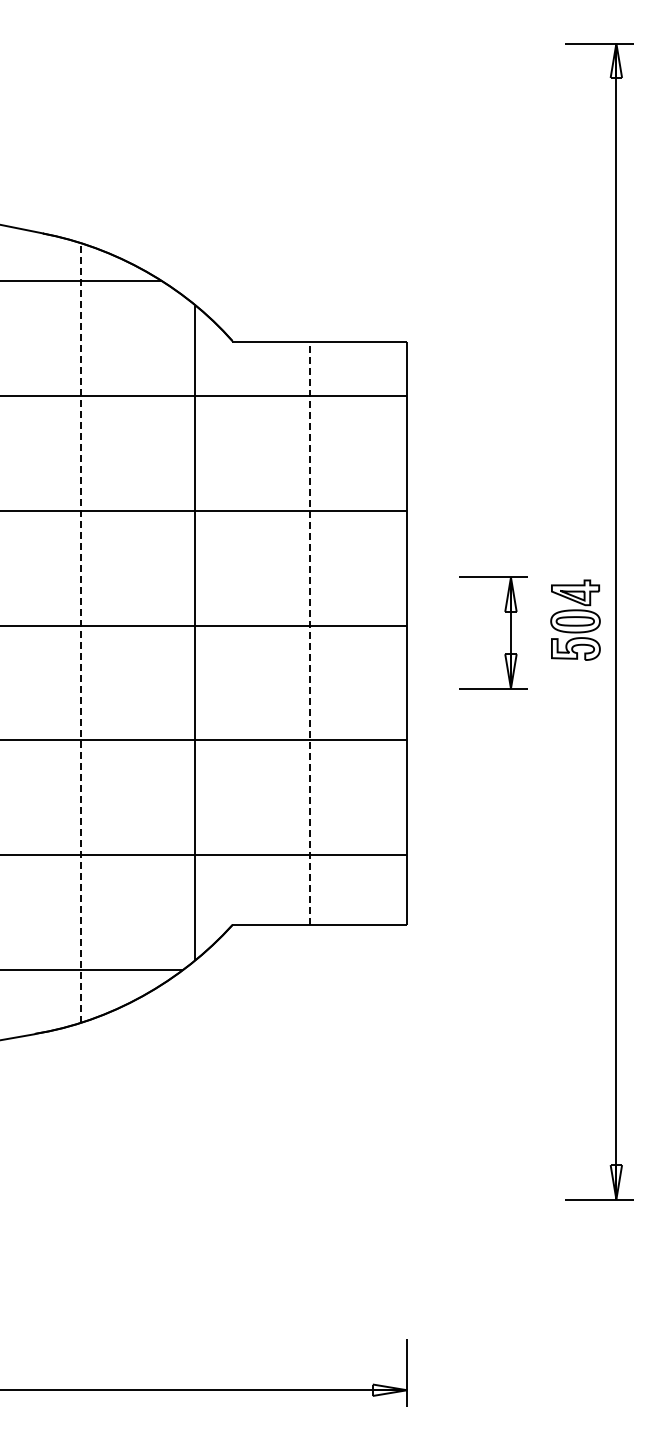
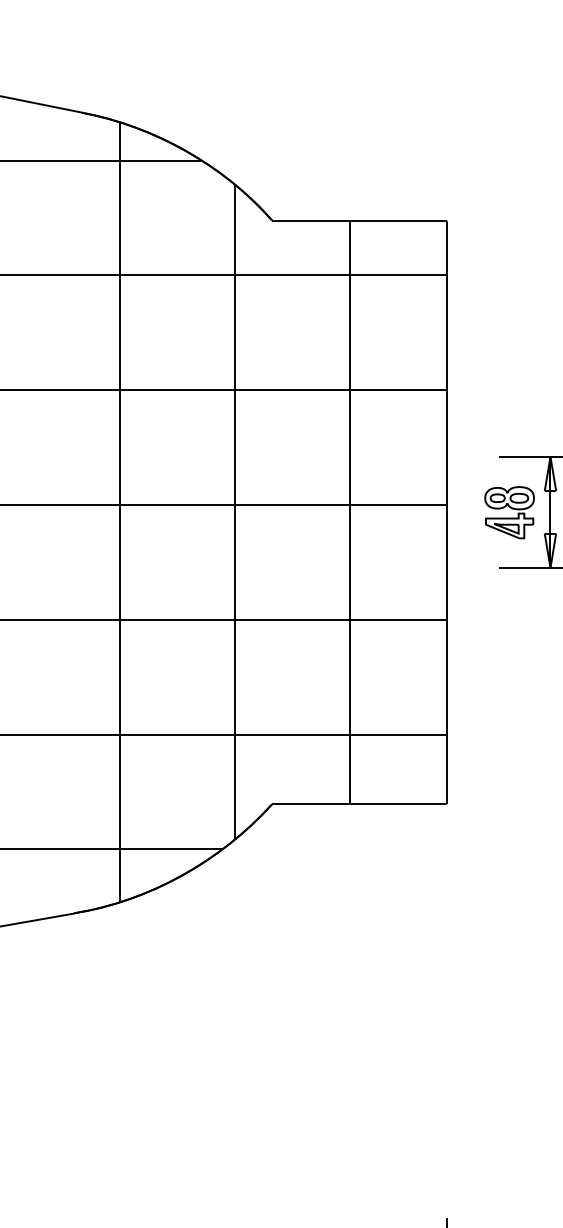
part: (469, 632) -> (509, 511), added
line: (80, 633) -> (120, 512), dashed -> solid
line: (310, 633) -> (350, 512), dashed -> solid

